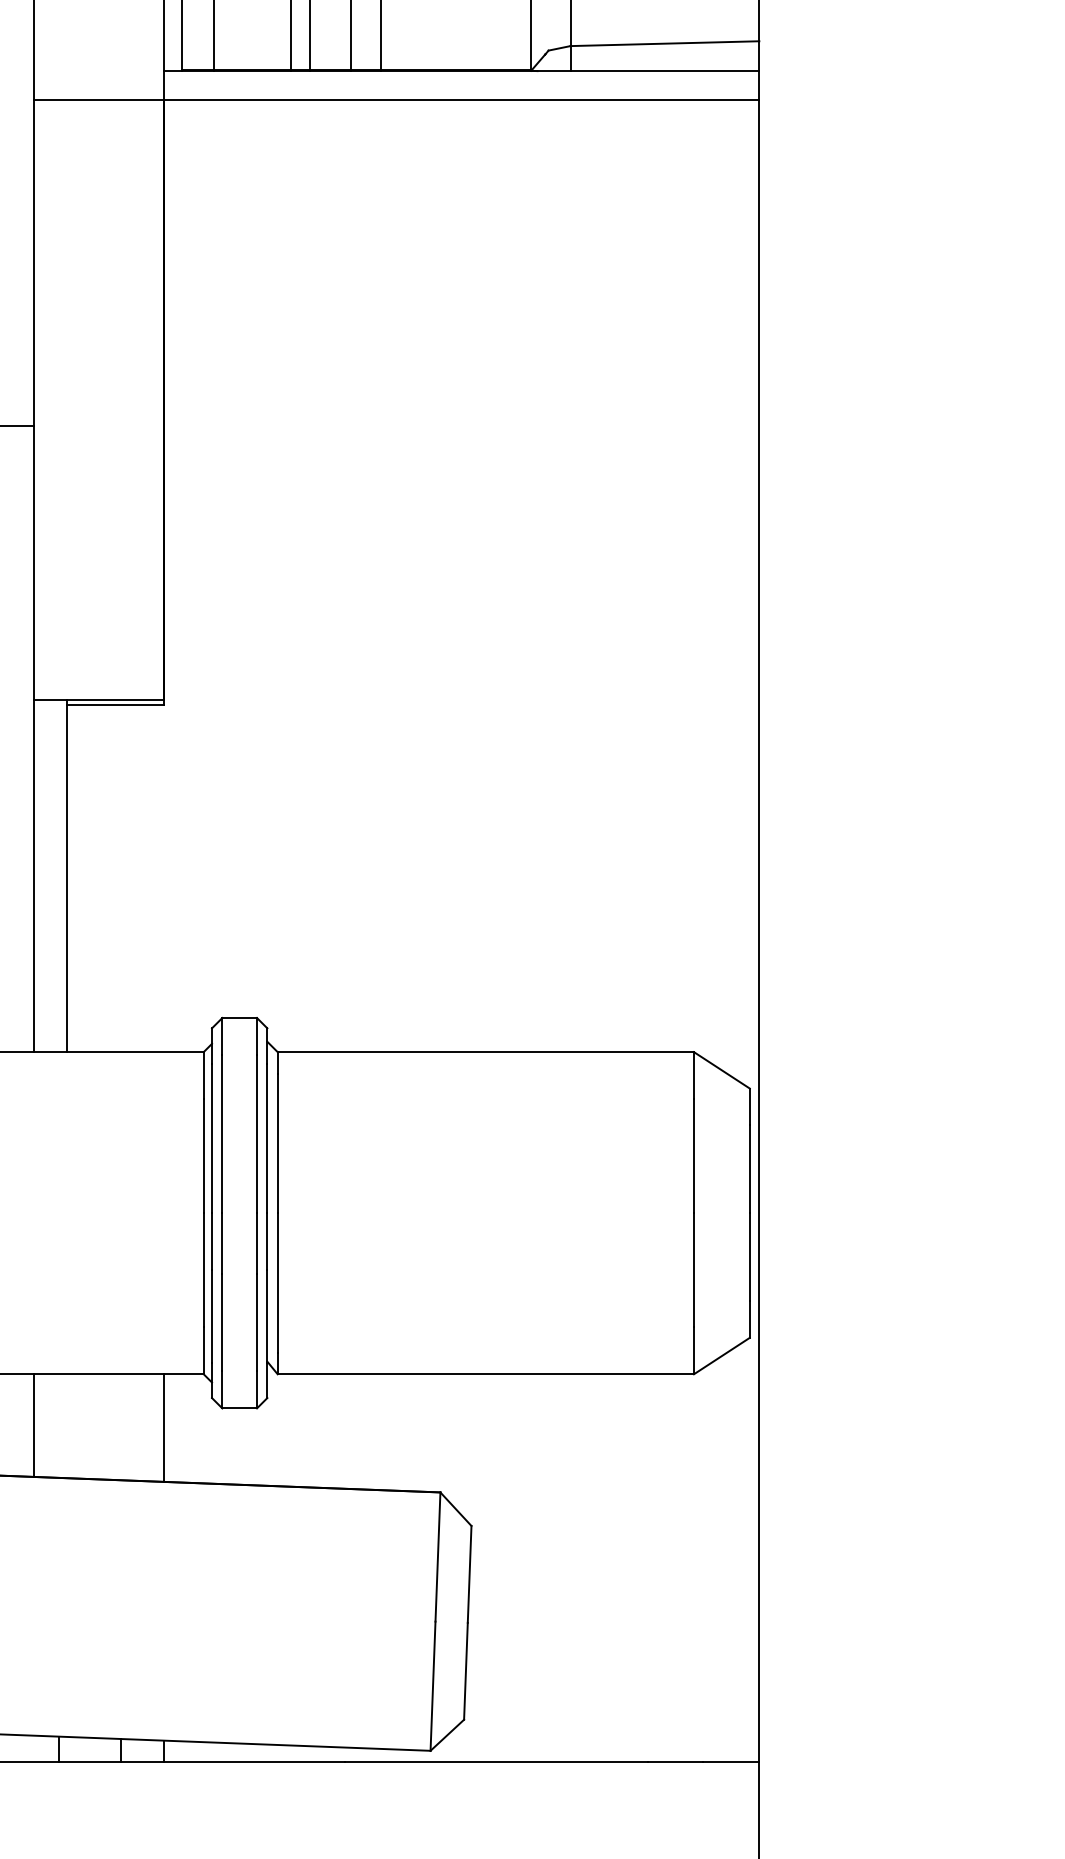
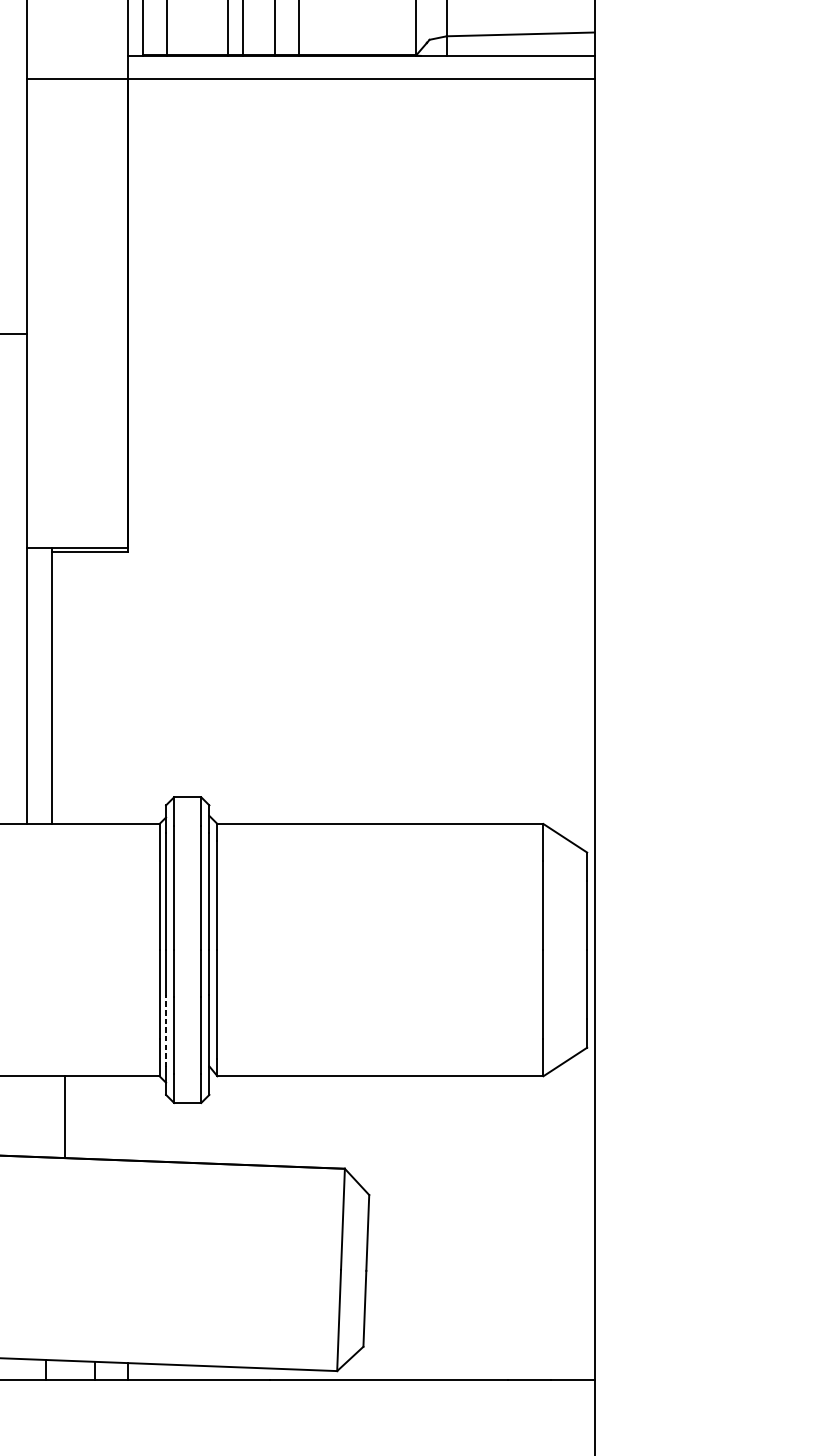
line: (212, 1316) -> (166, 1031), solid -> dashed
line: (34, 1425) -> (65, 1116), moved
line: (163, 1427) -> (128, 1117), removed

